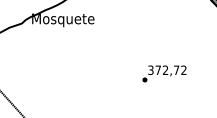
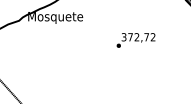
text: (164, 73) -> (136, 40), moved

